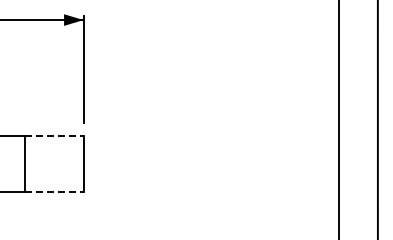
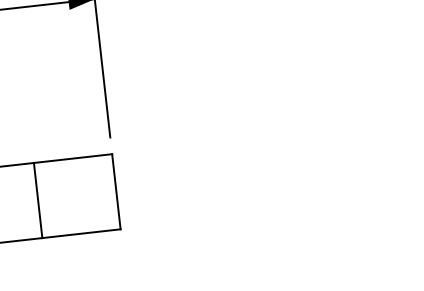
line: (54, 135) -> (73, 157), dashed -> solid
line: (54, 192) -> (81, 234), dashed -> solid

